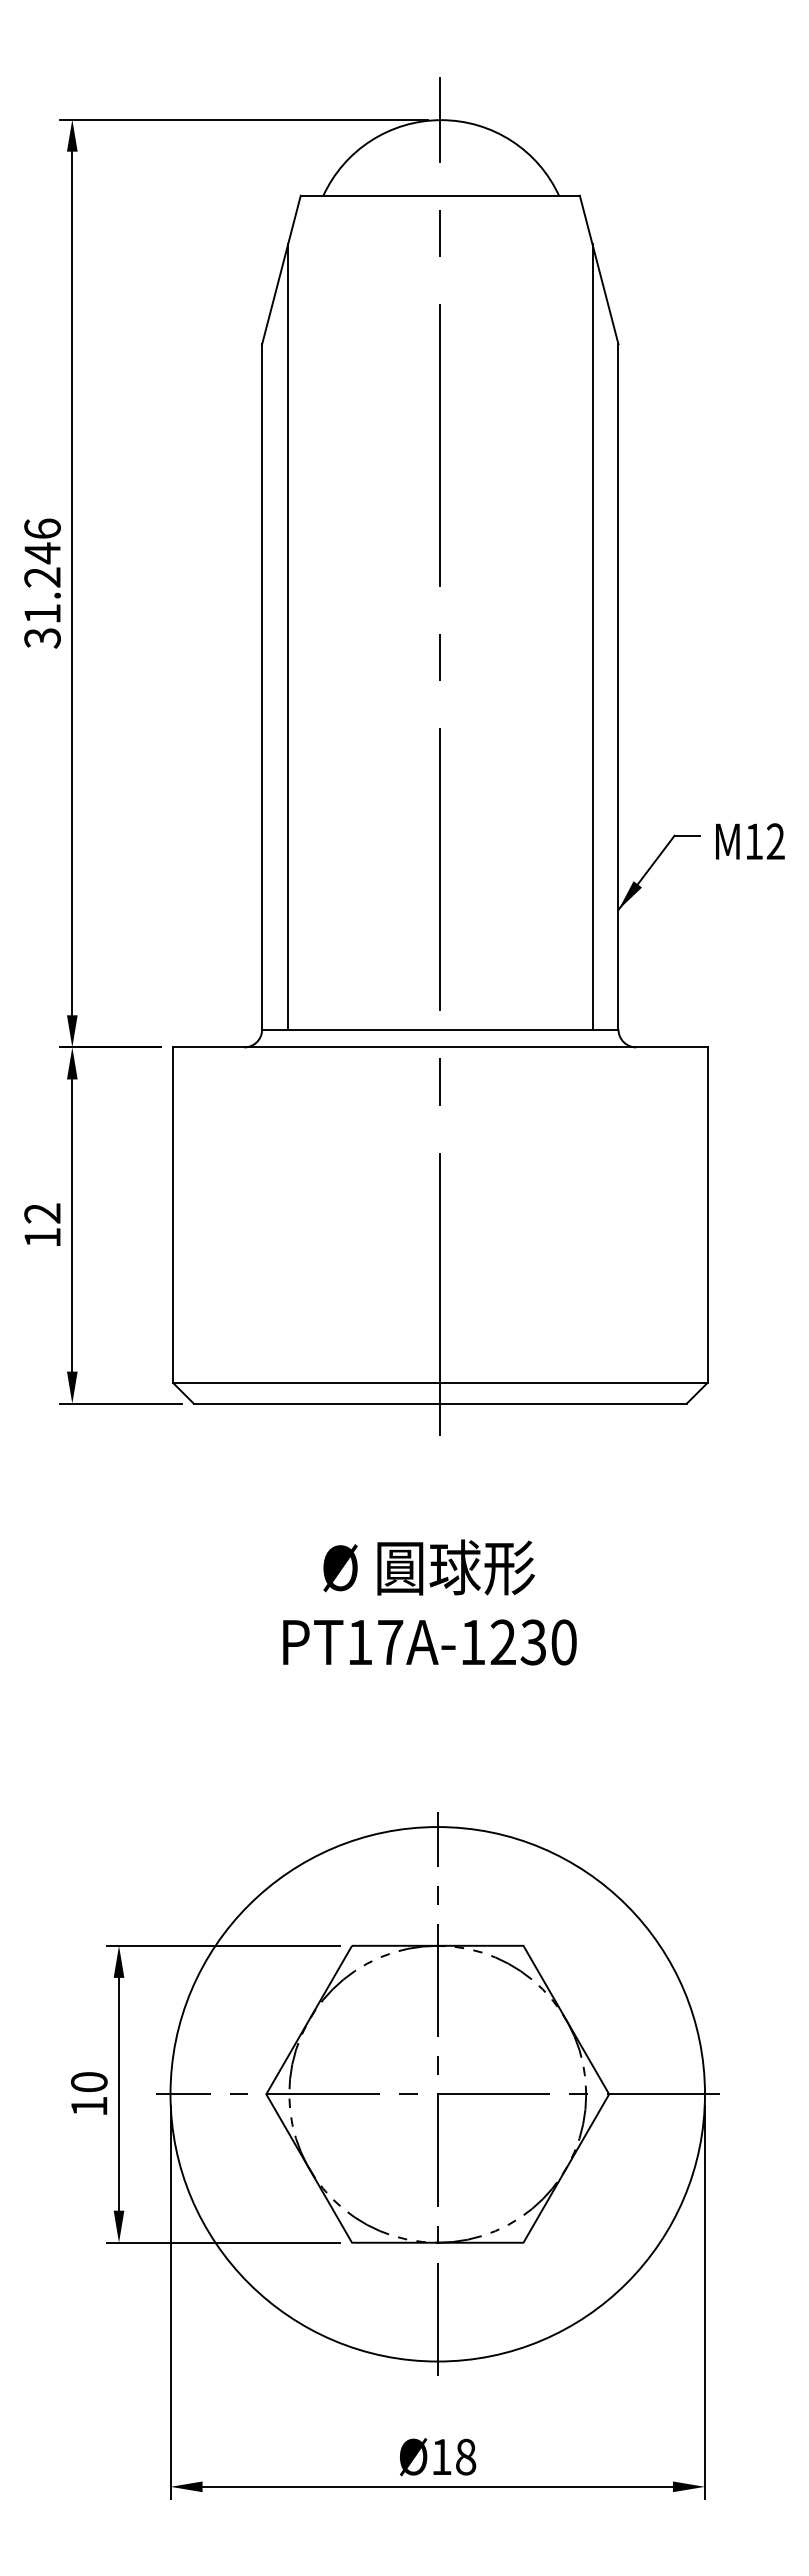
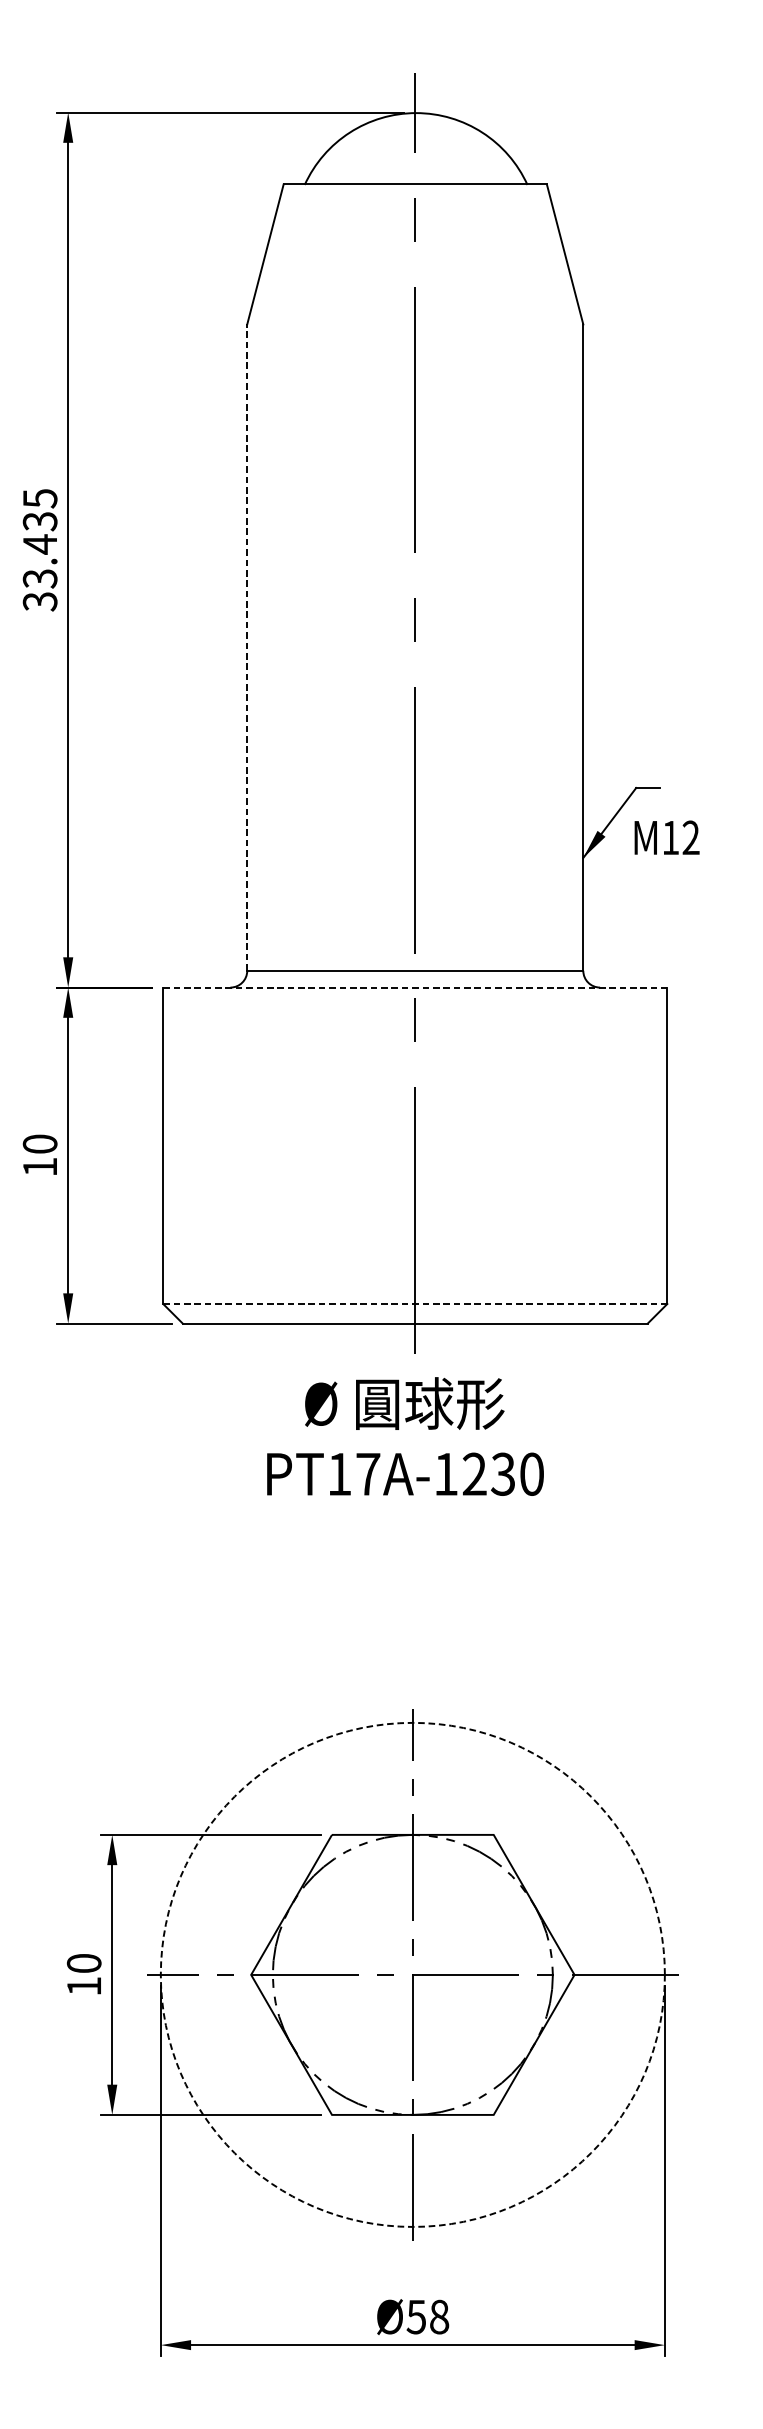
text: (42, 571) -> (40, 538), 31.246 -> 33.435
line: (288, 636) -> (272, 600), removed
line: (592, 636) -> (558, 600), removed
line: (262, 686) -> (247, 647), solid -> dashed
text: (750, 841) -> (667, 837), moved
line: (440, 1047) -> (415, 987), solid -> dashed
text: (42, 1213) -> (40, 1144), 12 -> 10
line: (440, 1382) -> (415, 1303), solid -> dashed
text: (429, 1602) -> (405, 1436), moved
circle: (437, 2094) -> (412, 1975), solid -> dashed
text: (441, 2457) -> (416, 2317), Ø18 -> Ø58

